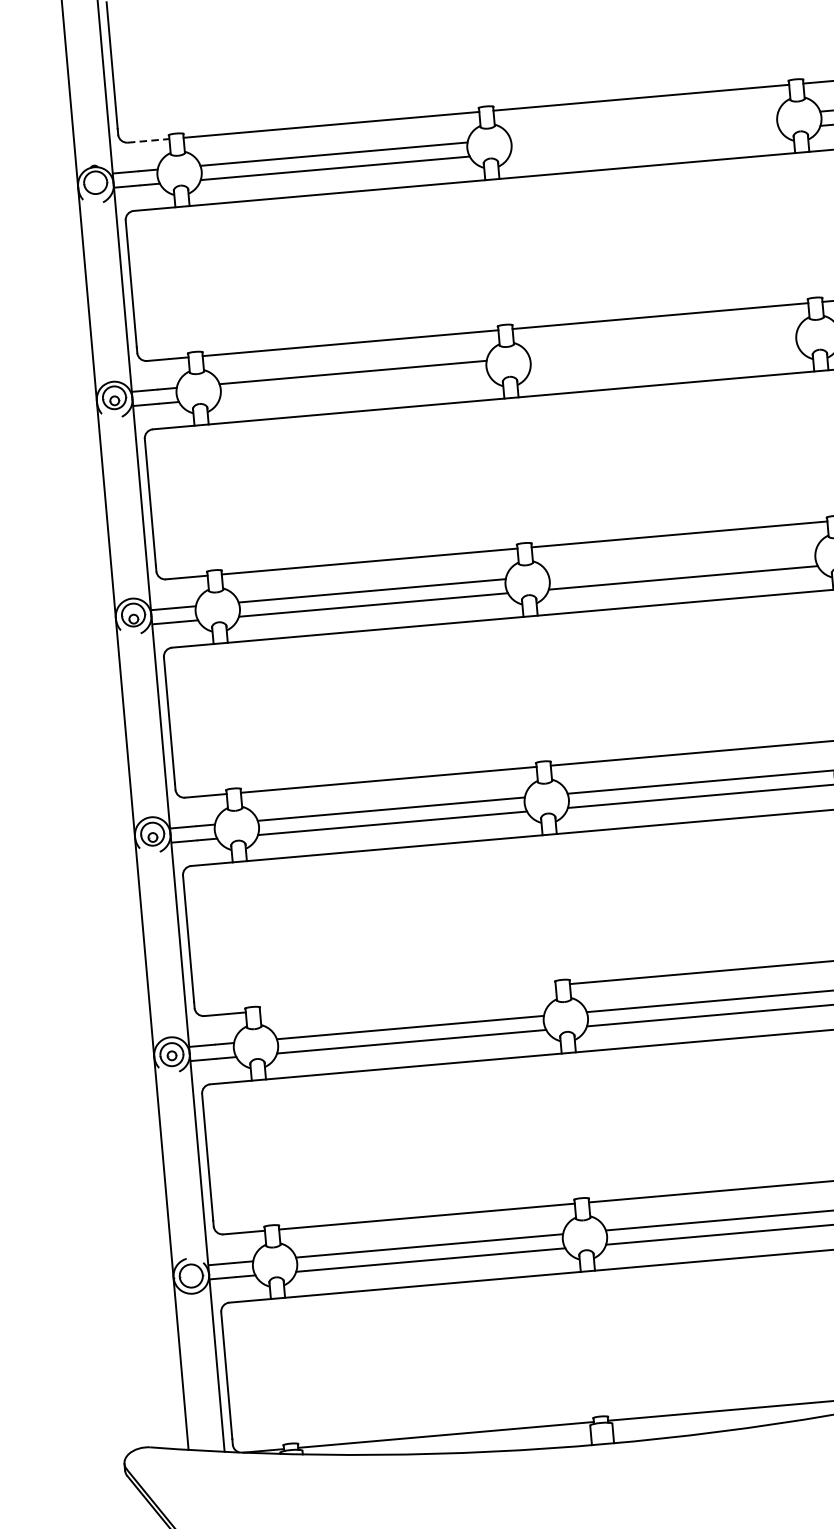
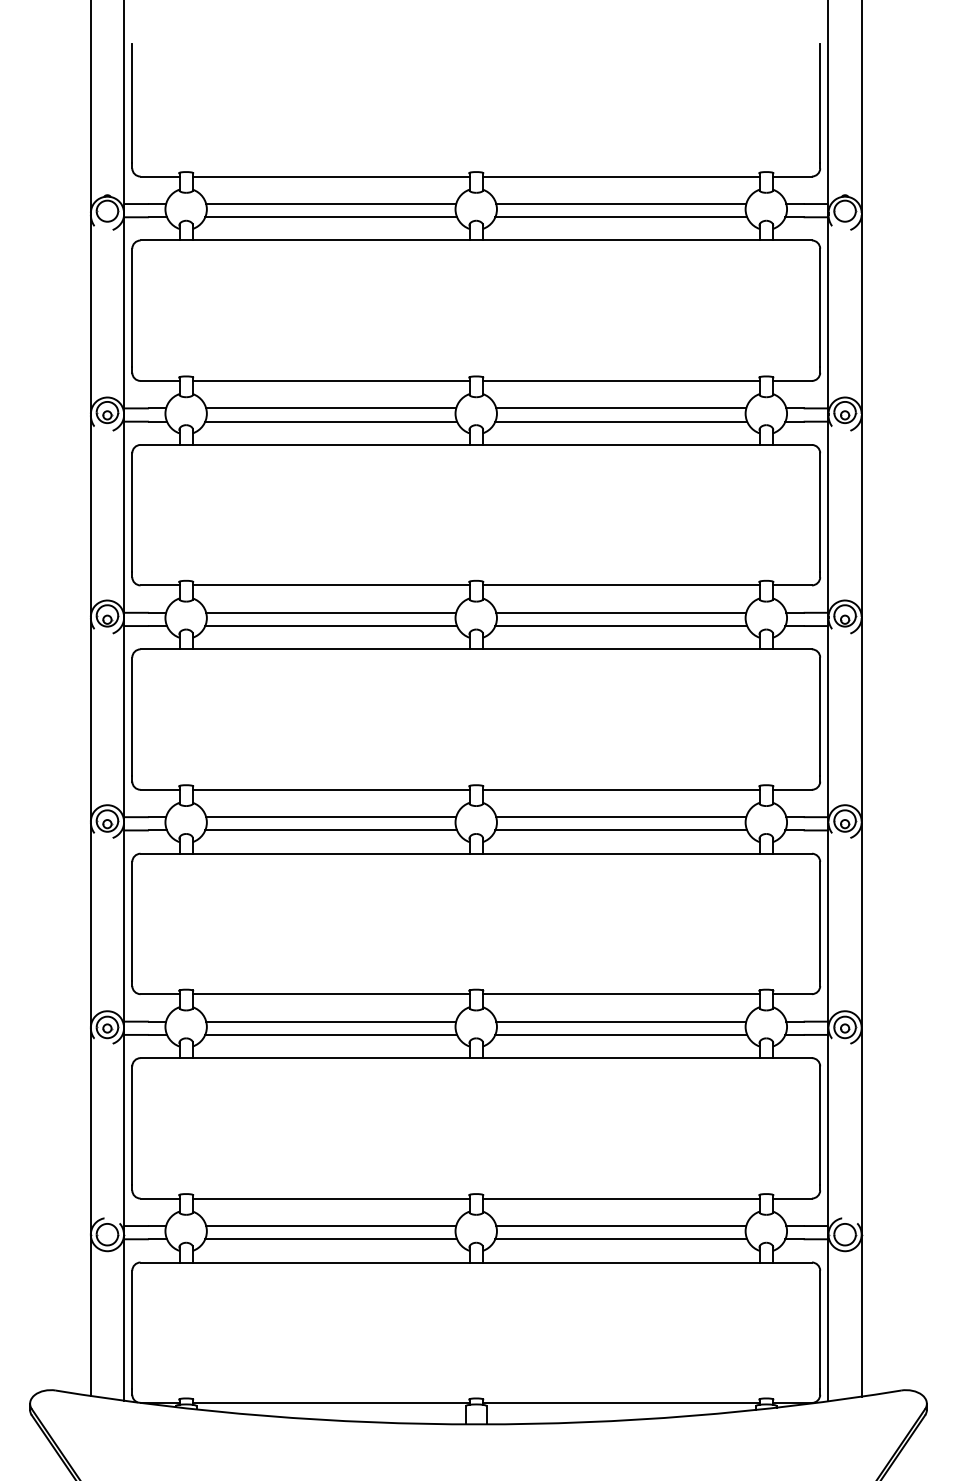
line: (644, 127) -> (621, 204), added
line: (149, 140) -> (160, 176), dashed -> solid
line: (645, 141) -> (621, 217), added
line: (663, 345) -> (621, 408), added
line: (664, 359) -> (621, 421), added
line: (354, 386) -> (331, 421), added
line: (682, 563) -> (621, 612), added
line: (407, 998) -> (330, 994), added

